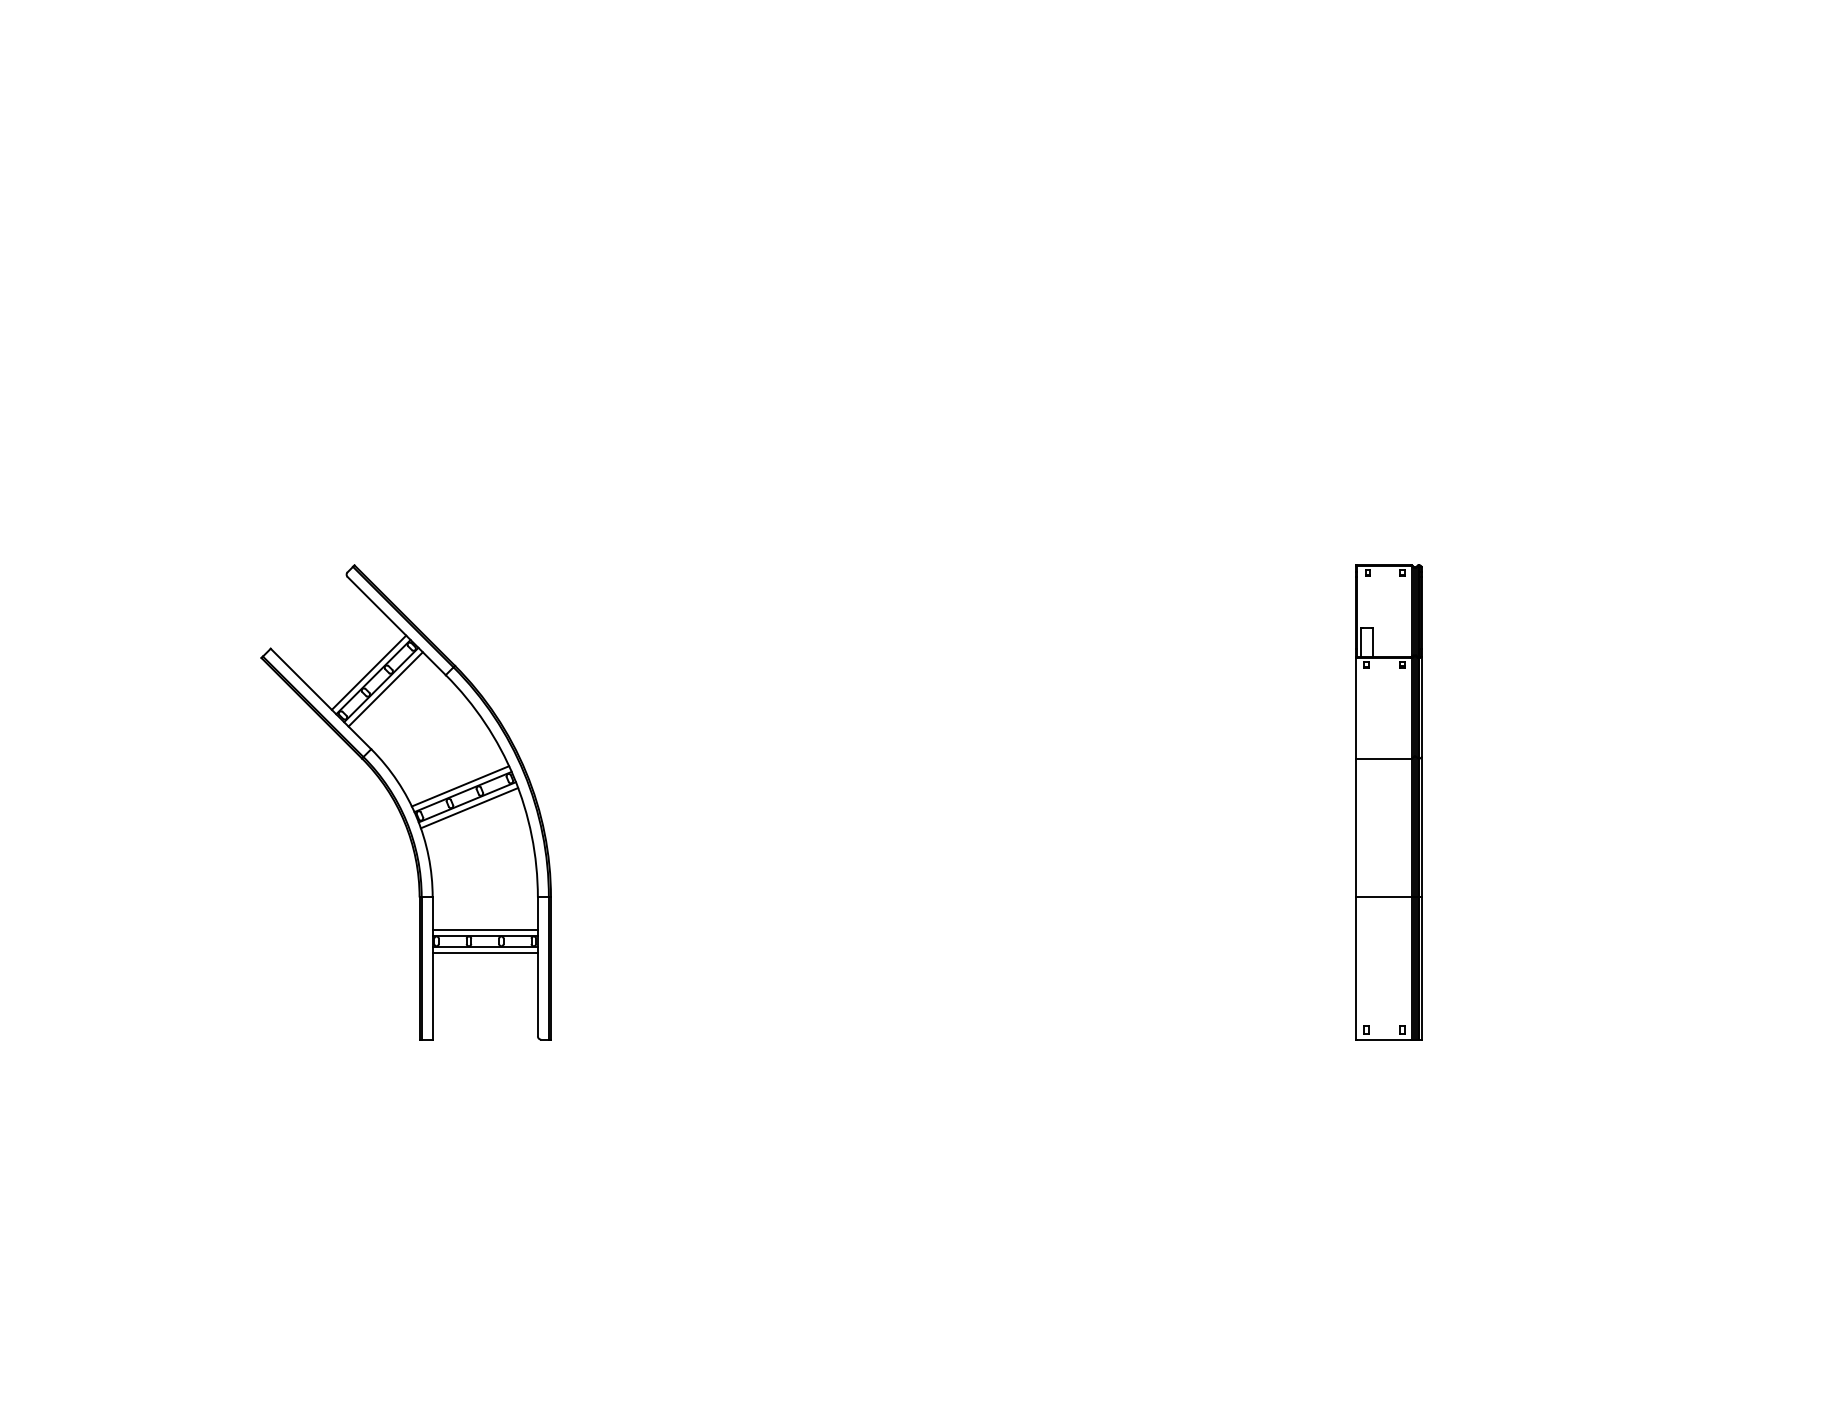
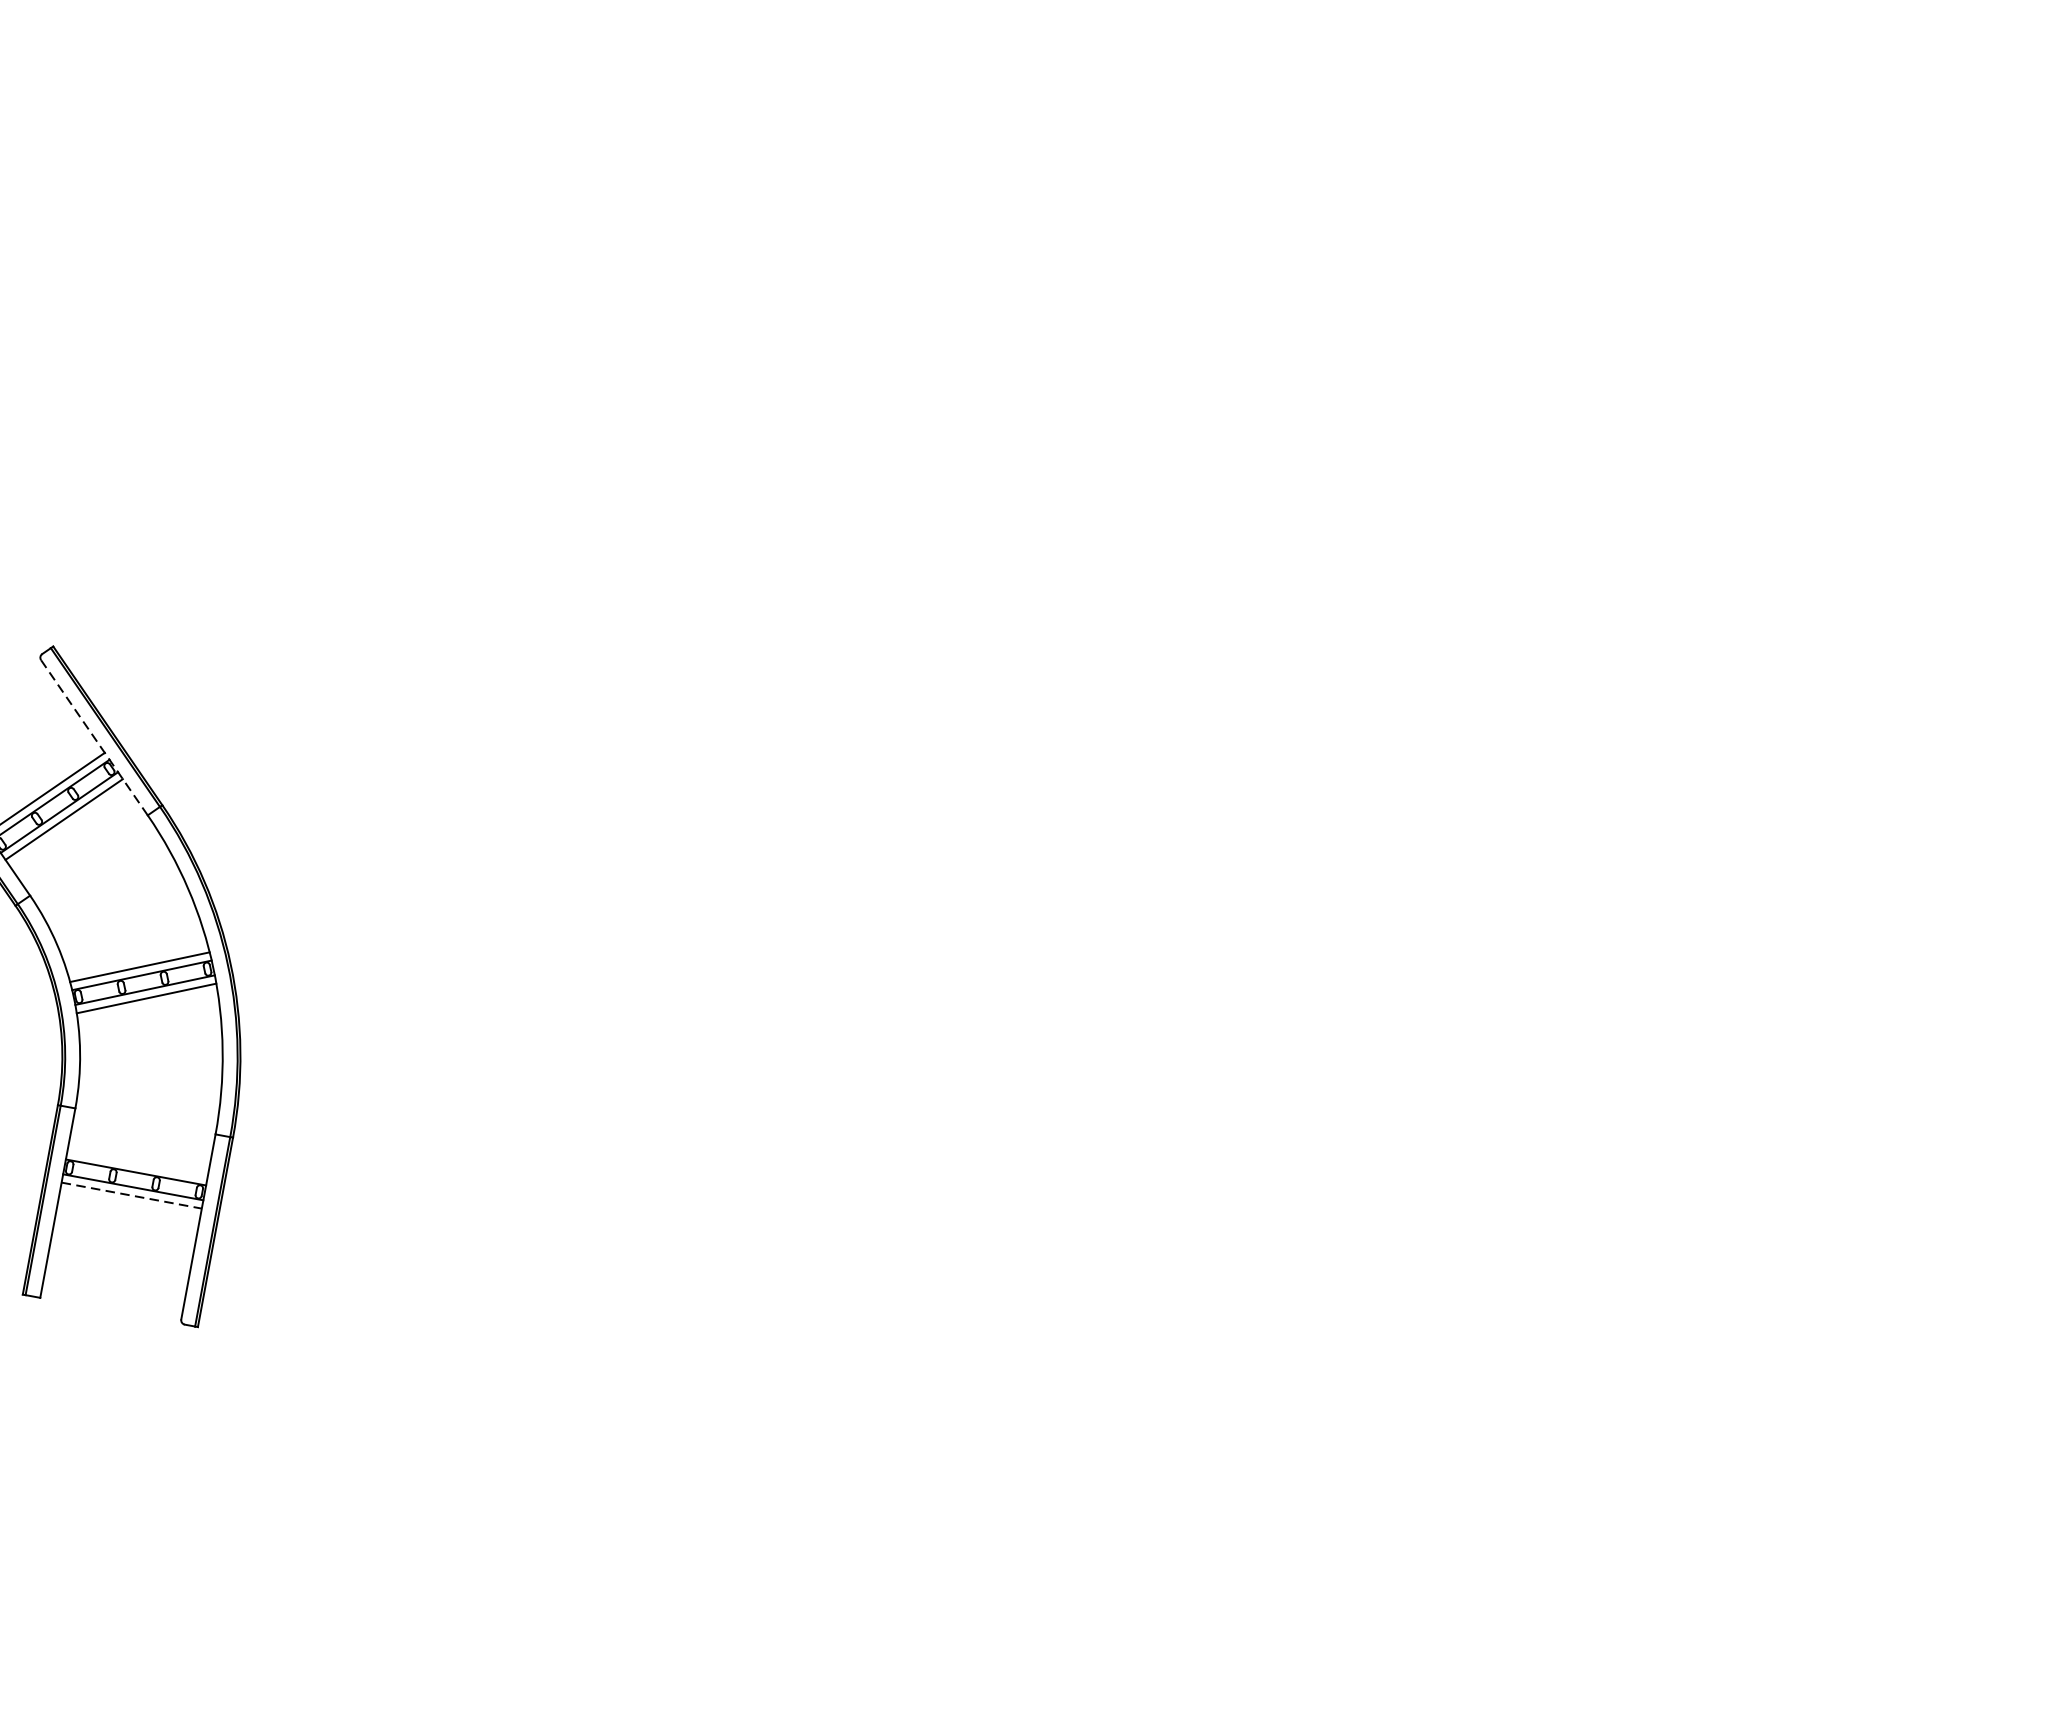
line: (396, 625) -> (94, 737), solid -> dashed
part: (1388, 802) -> (1372, 1217), removed
line: (484, 929) -> (136, 1163), removed
line: (485, 953) -> (131, 1196), solid -> dashed

